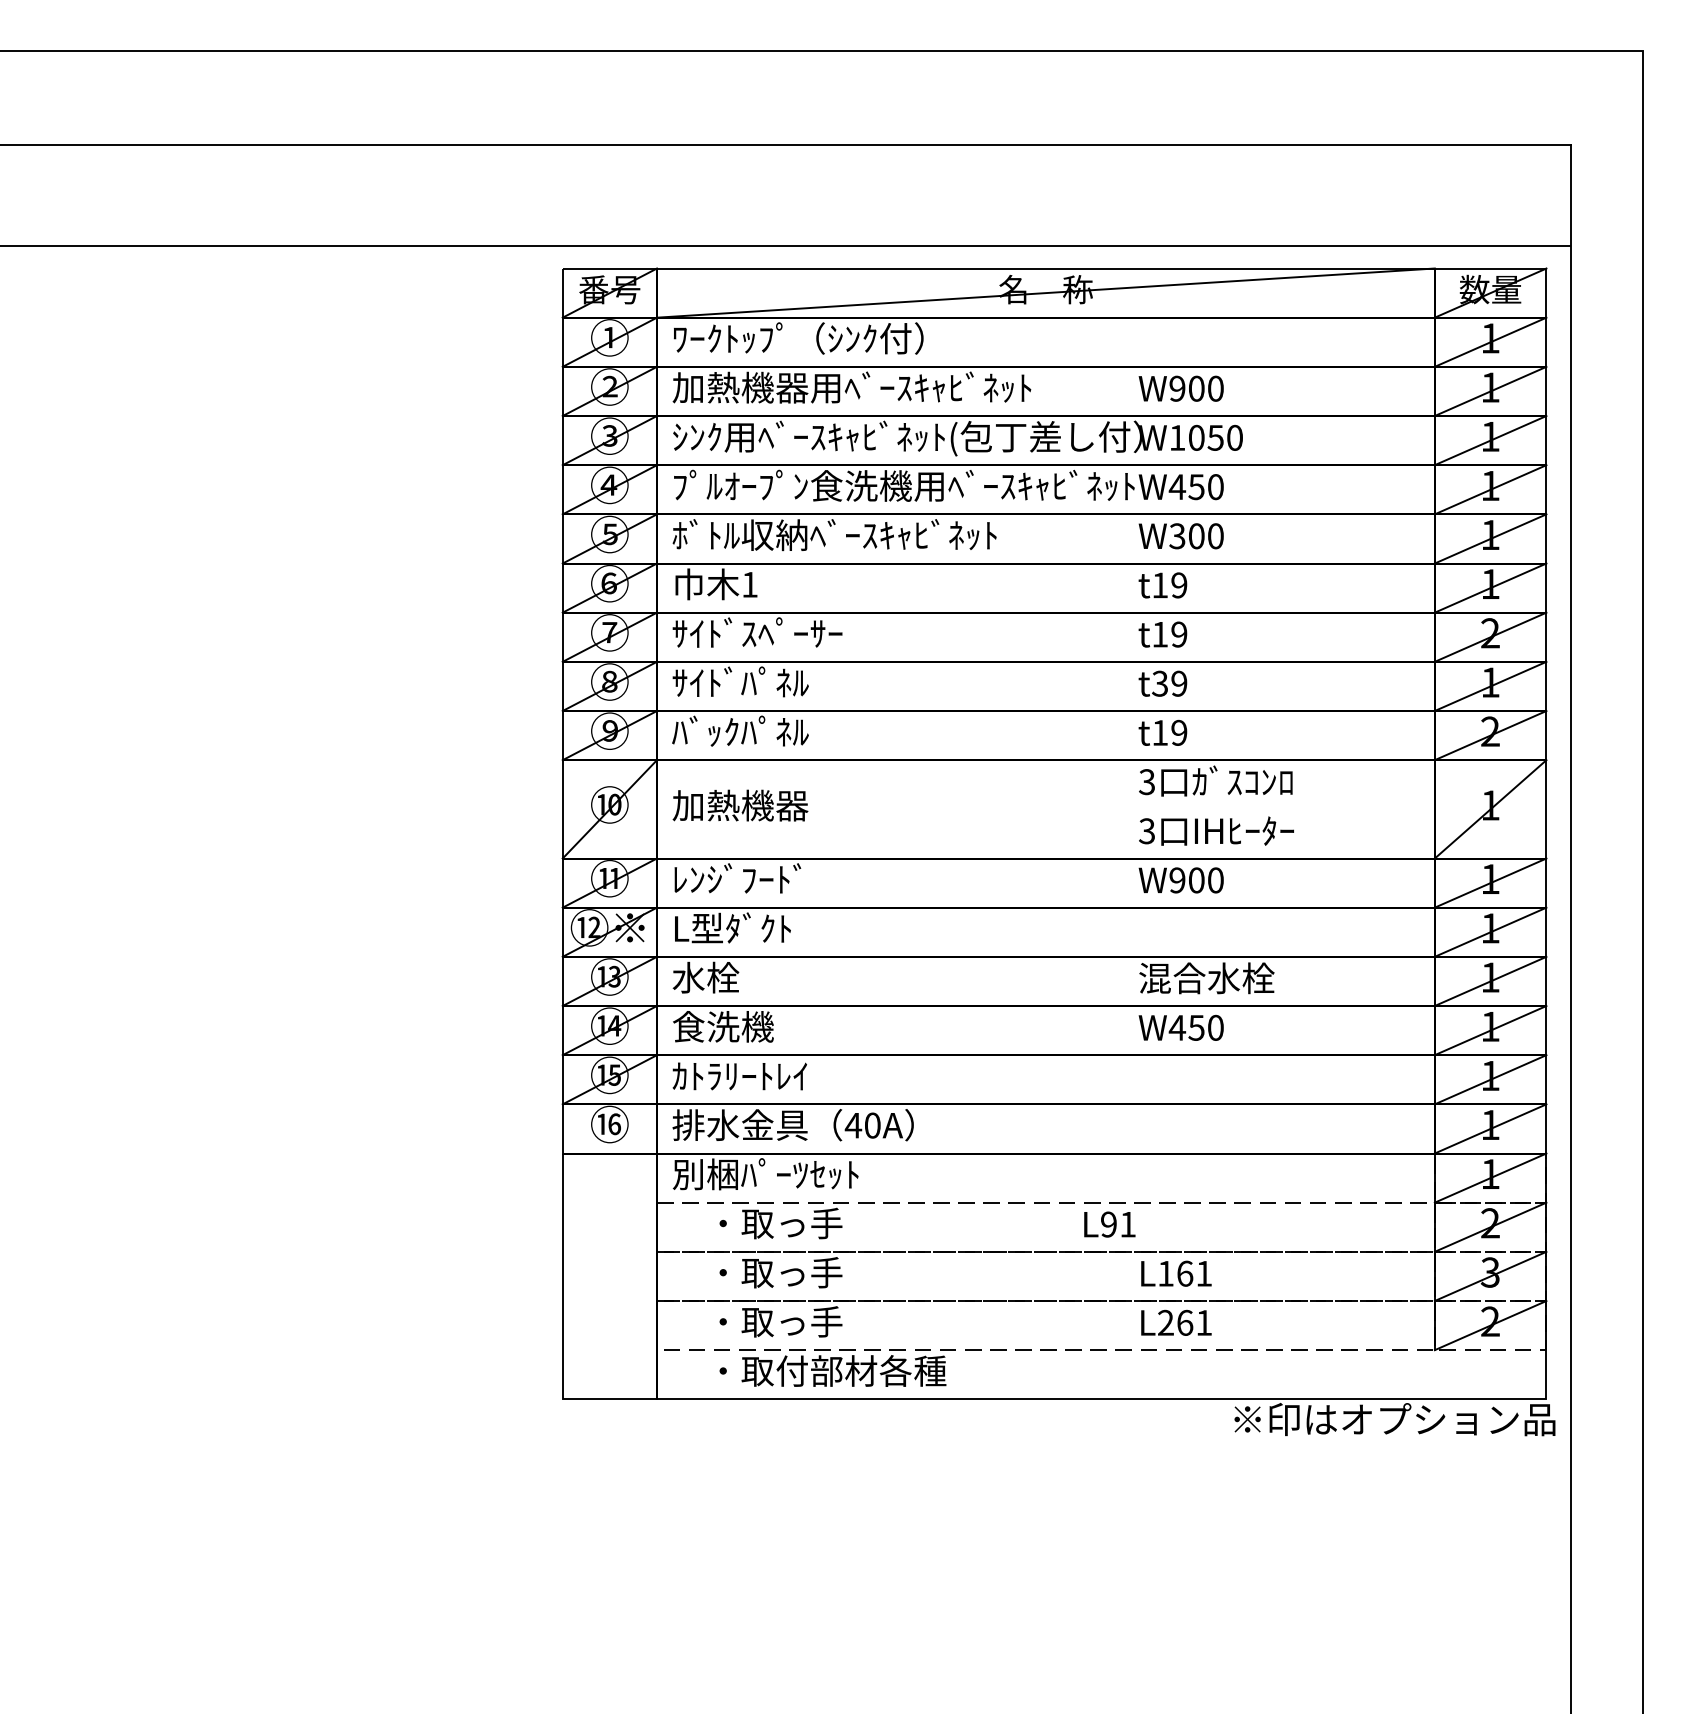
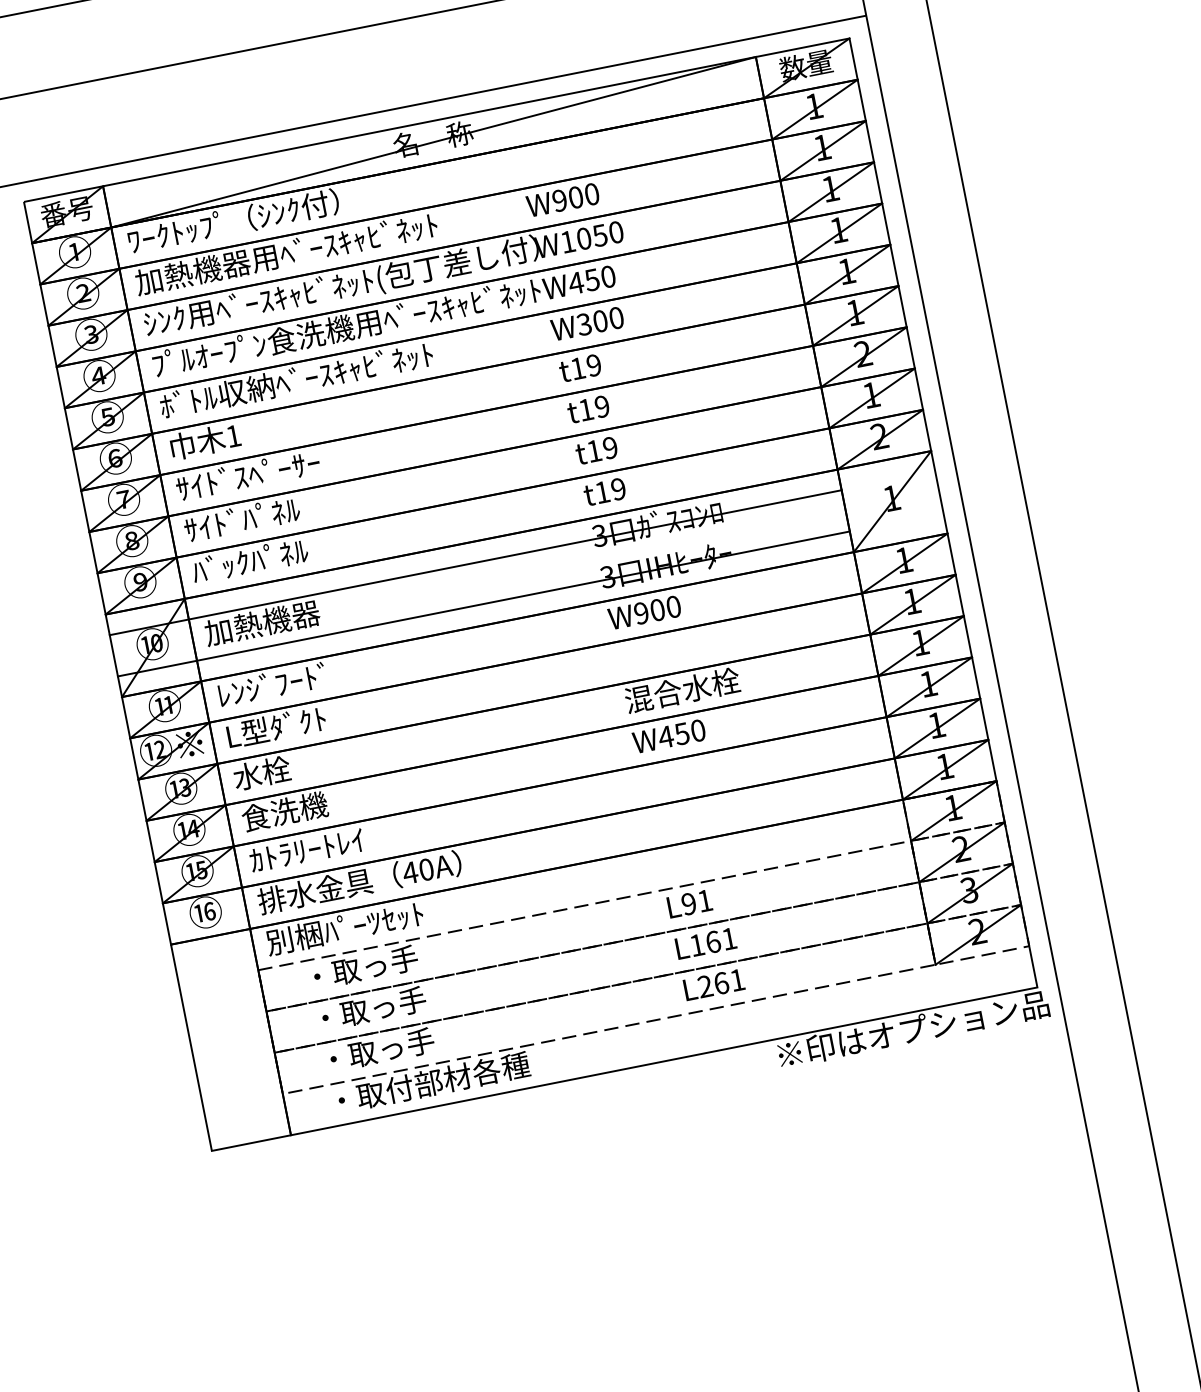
text: (1159, 683) -> (593, 451), t39 -> t19
line: (998, 784) -> (475, 562), added
line: (998, 833) -> (483, 603), added
text: (1109, 1224) -> (689, 903), moved

